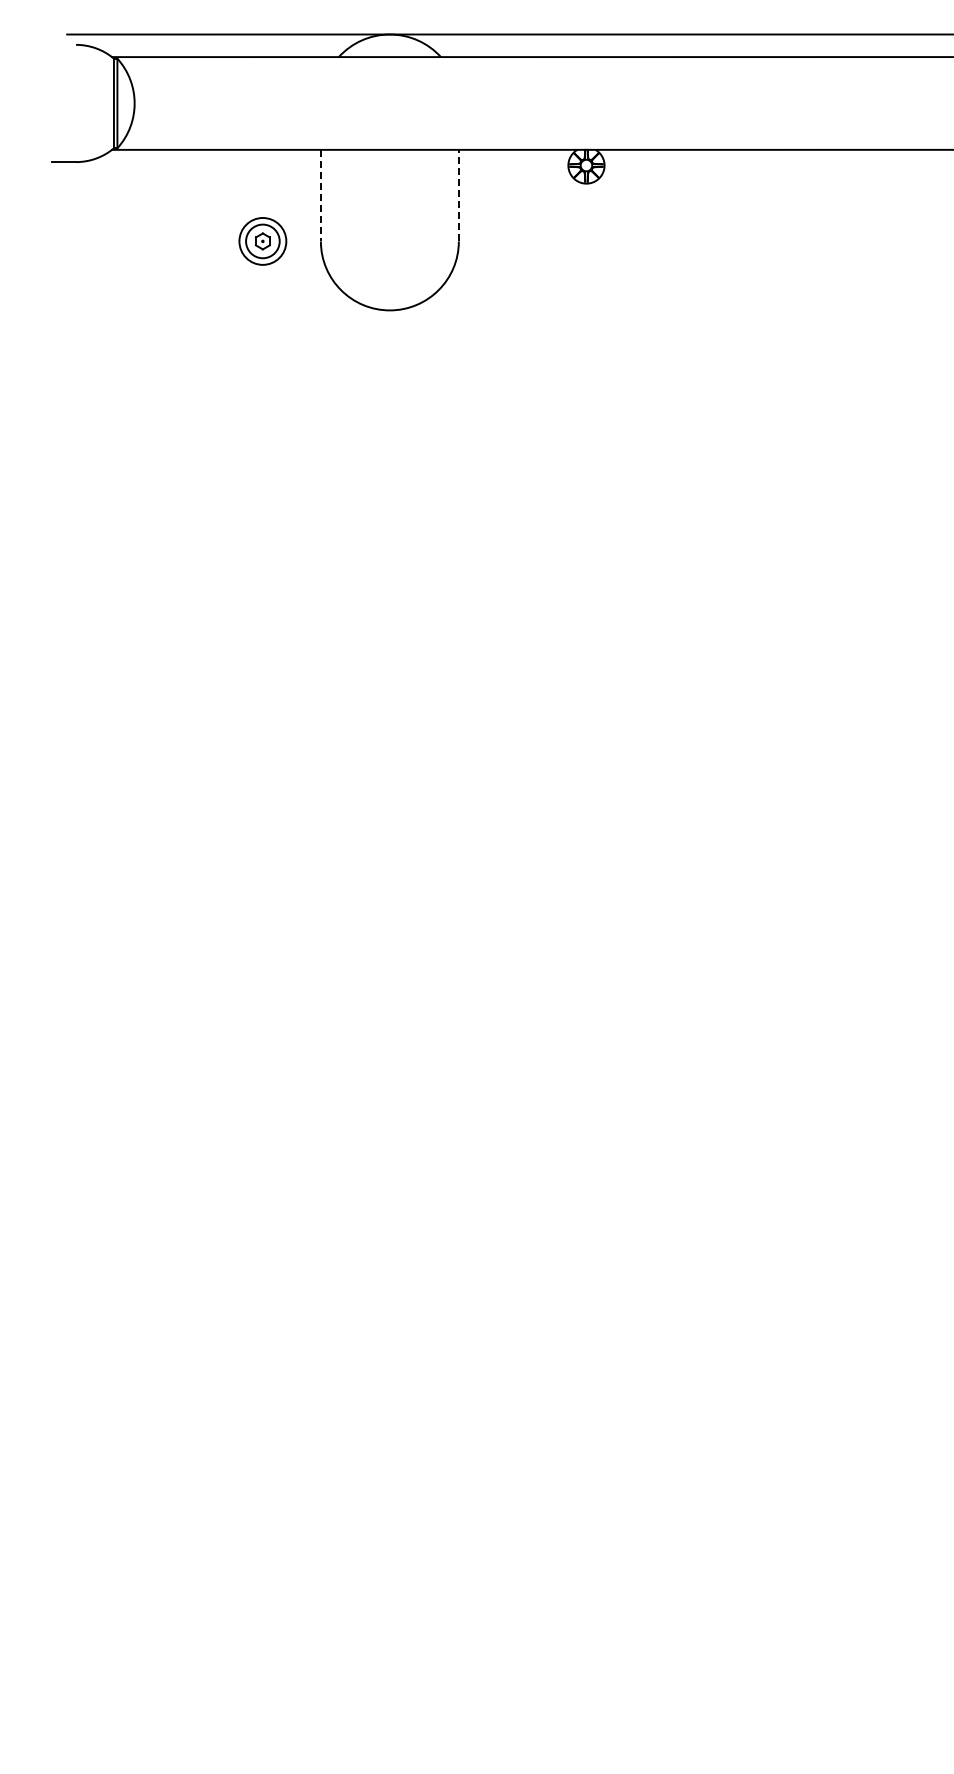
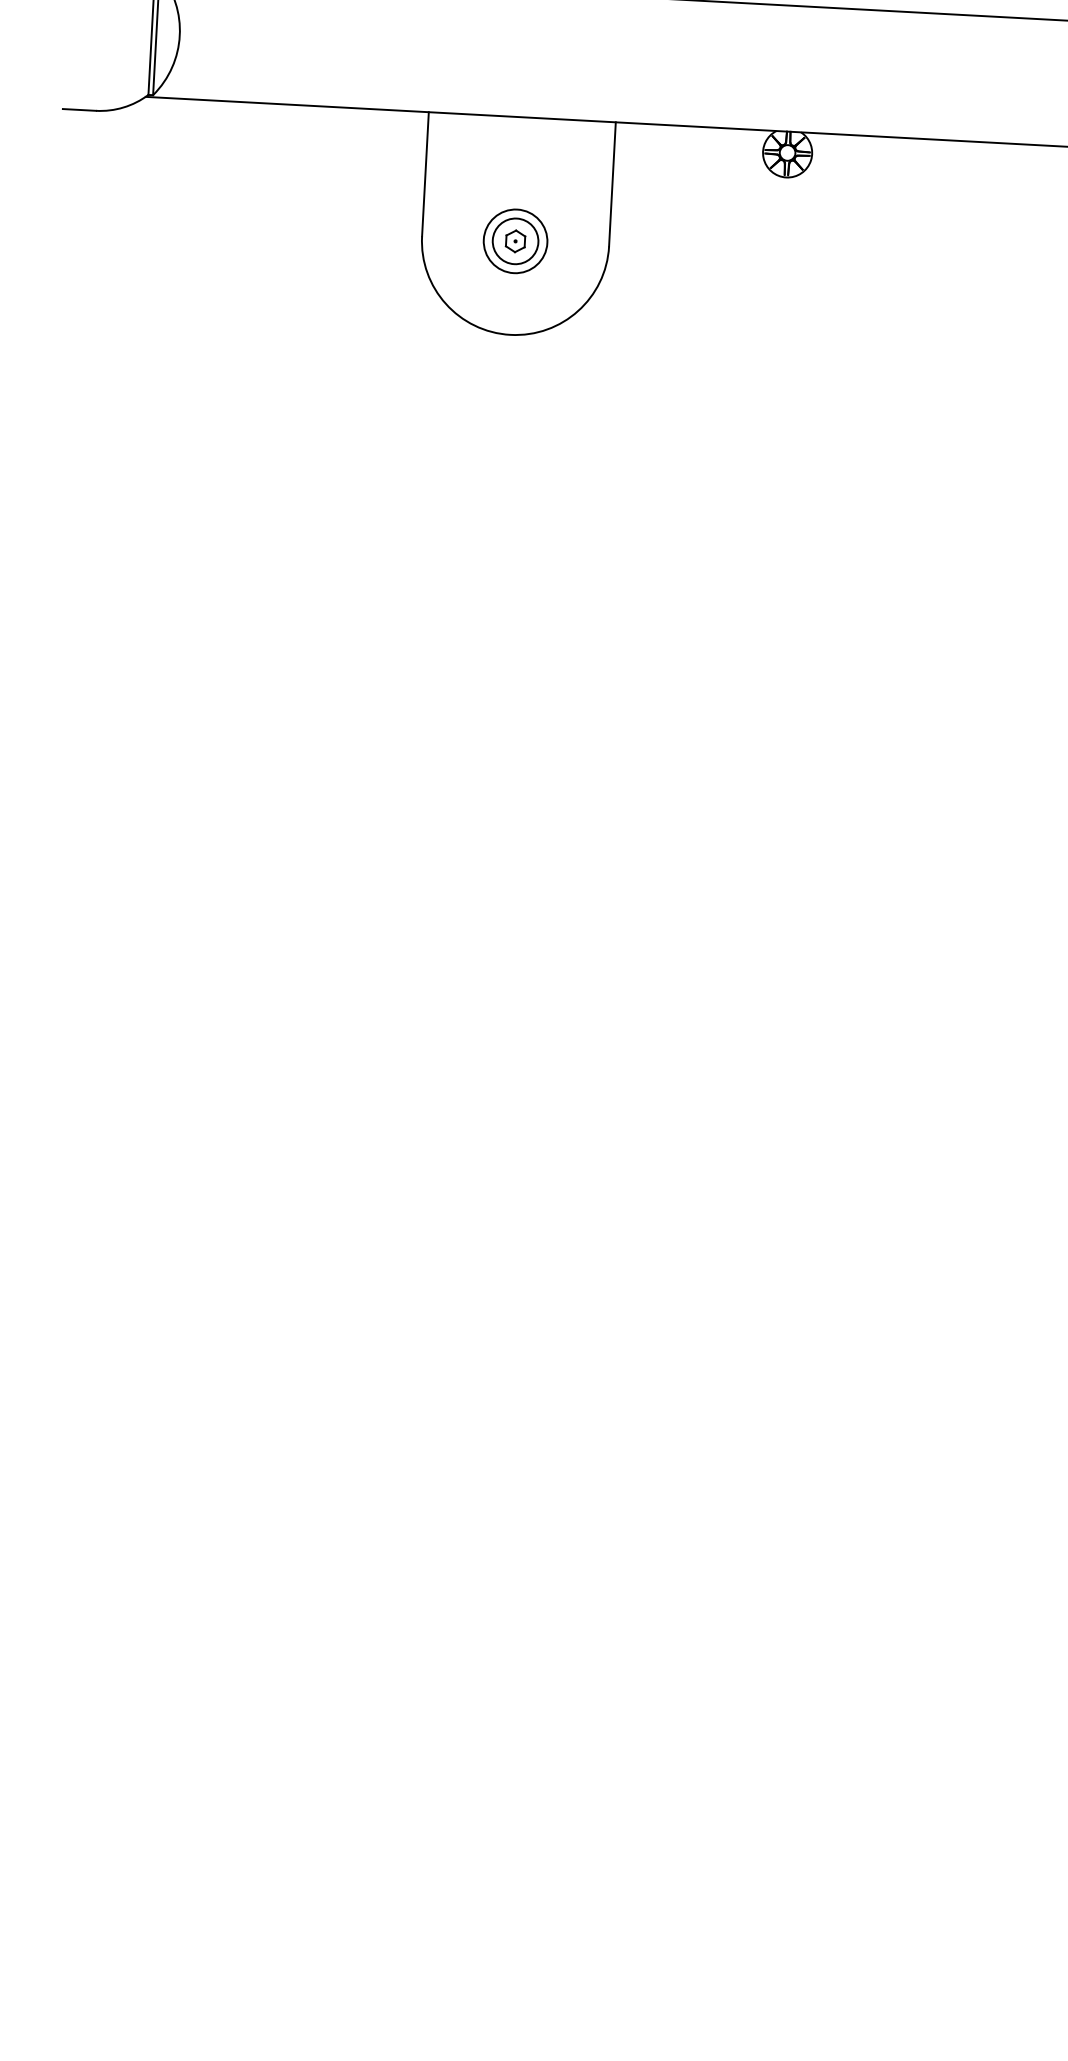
line: (320, 195) -> (424, 174), dashed -> solid
line: (458, 195) -> (611, 184), dashed -> solid
part: (262, 241) -> (515, 241), moved

